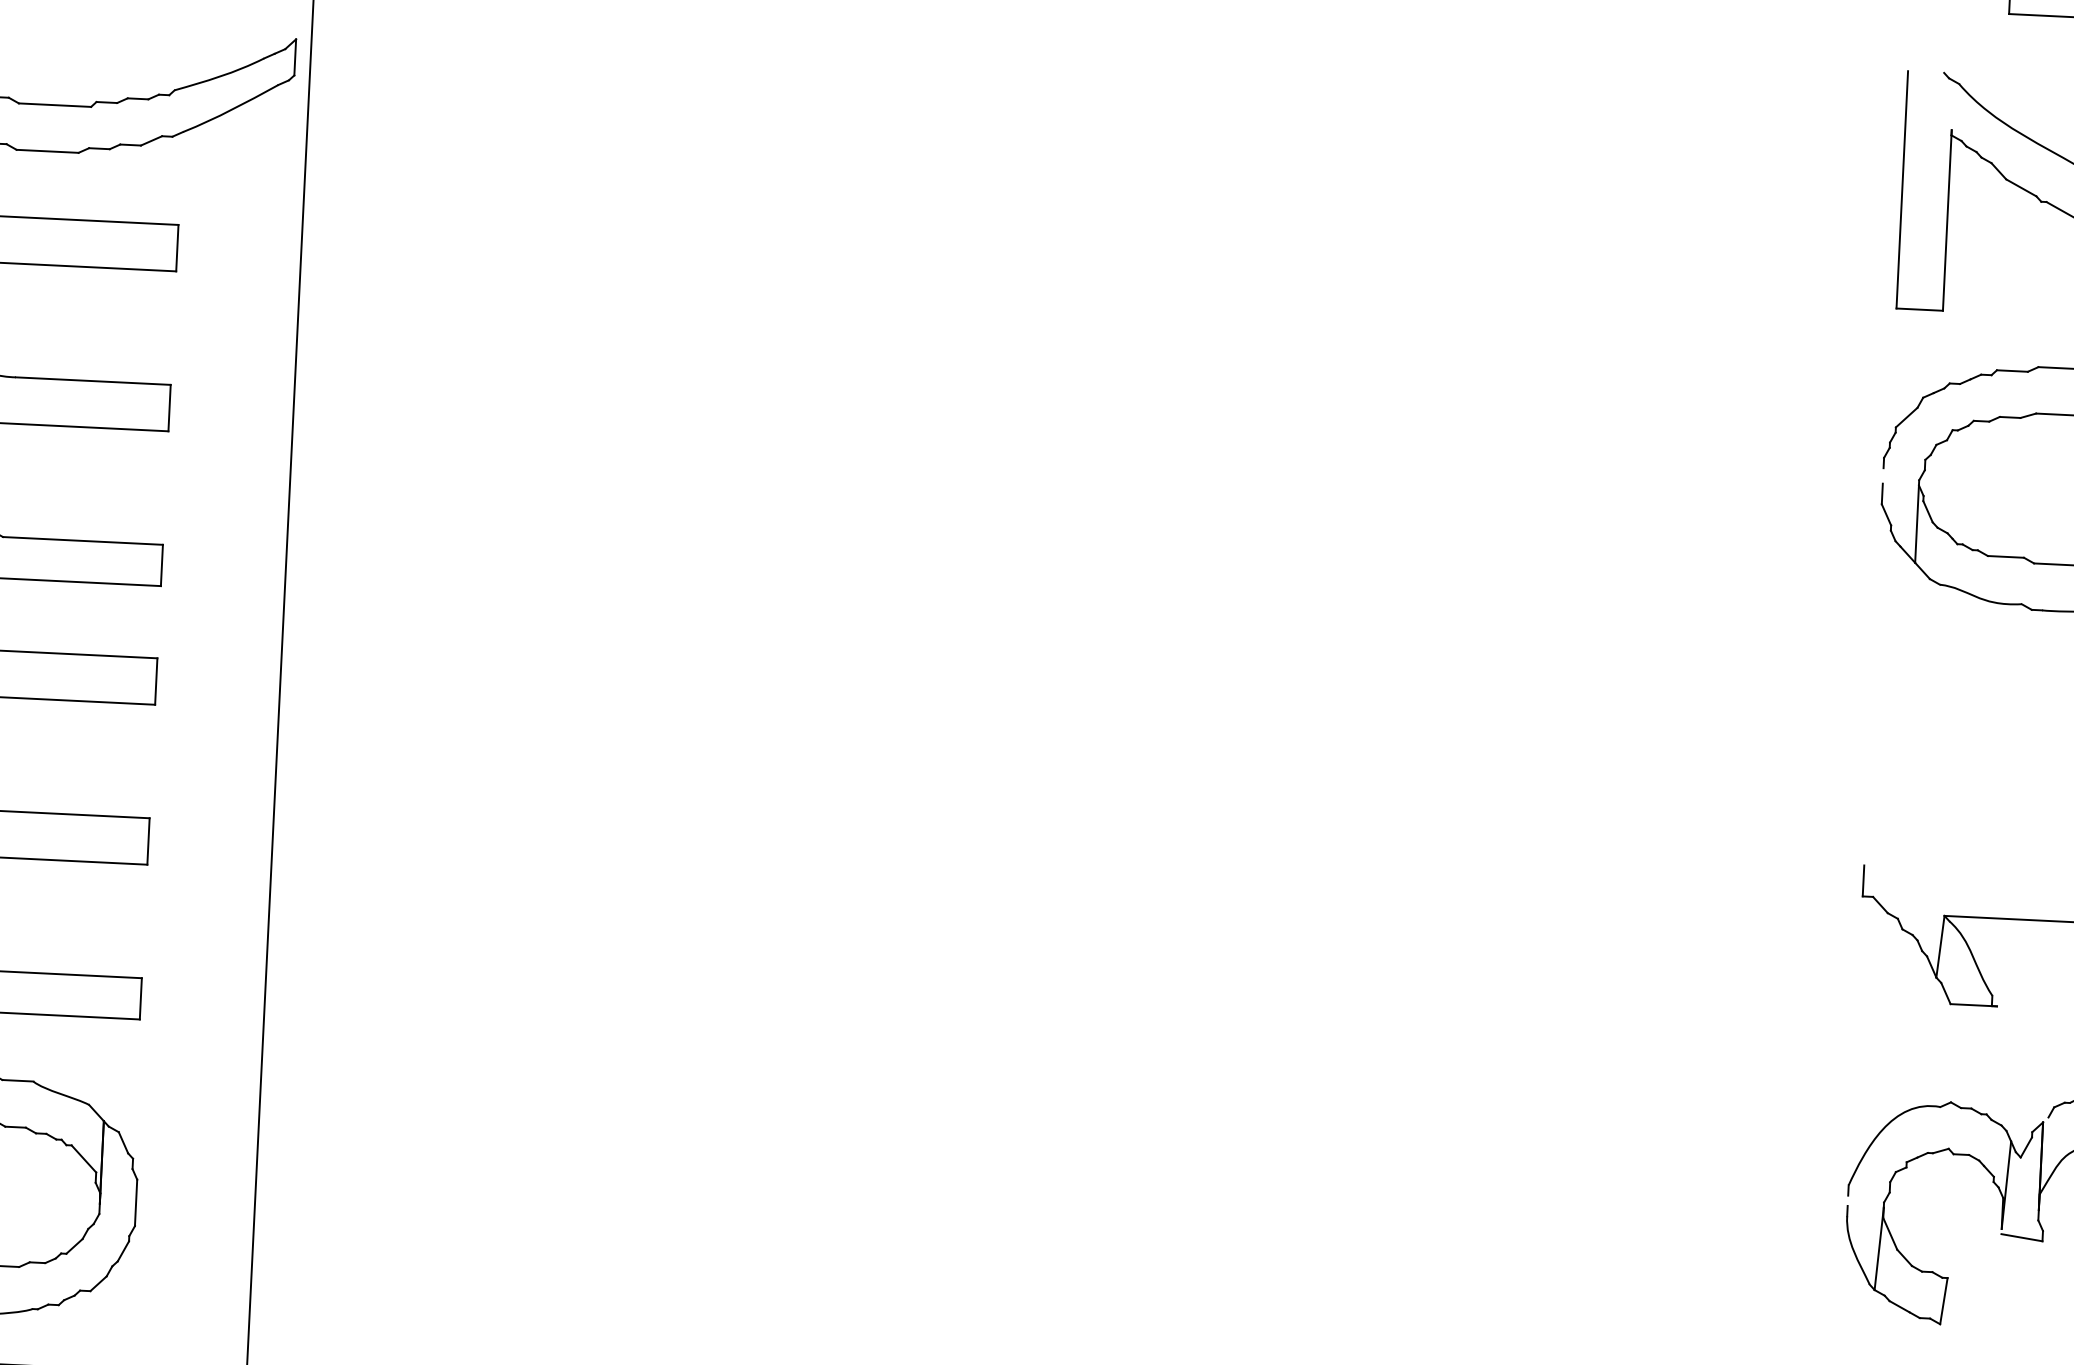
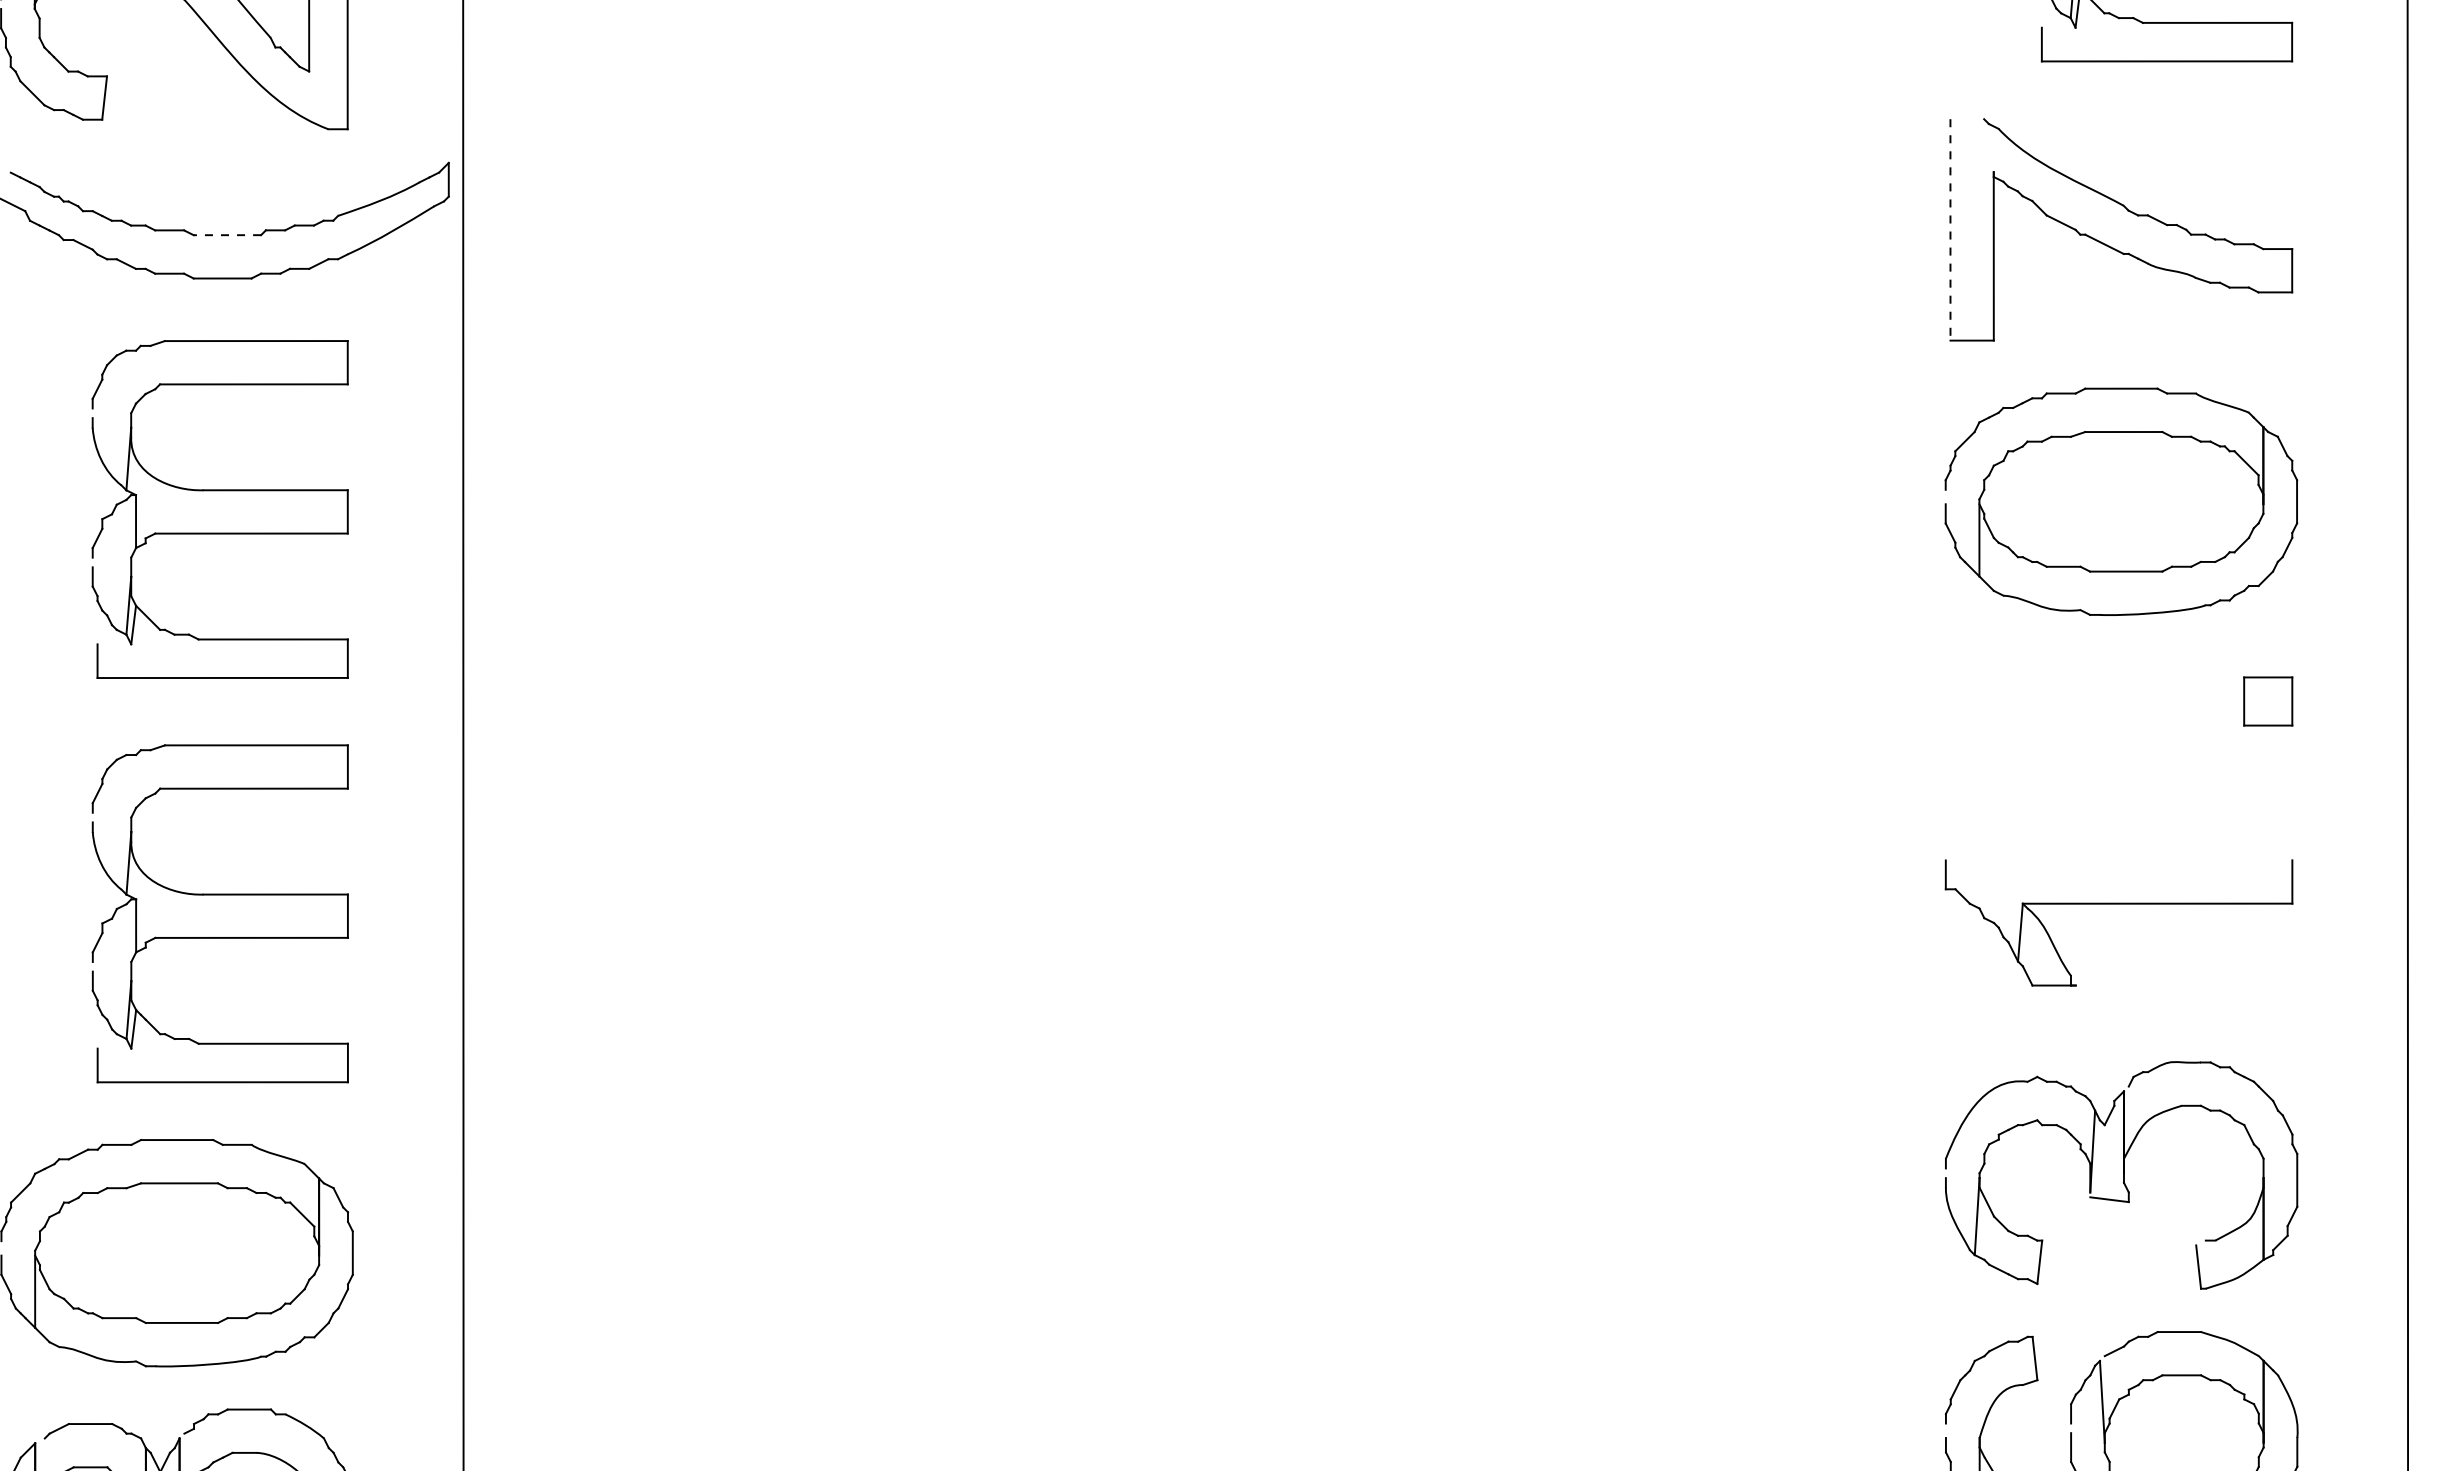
line: (55, 105) -> (227, 235), solid -> dashed
line: (1902, 189) -> (1950, 229), solid -> dashed

